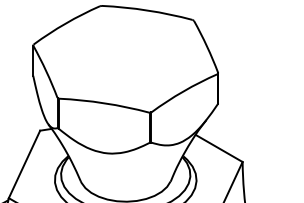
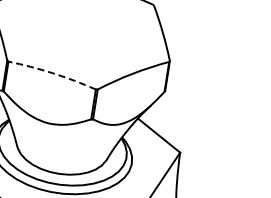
arc: (104, 103) -> (52, 73), solid -> dashed

